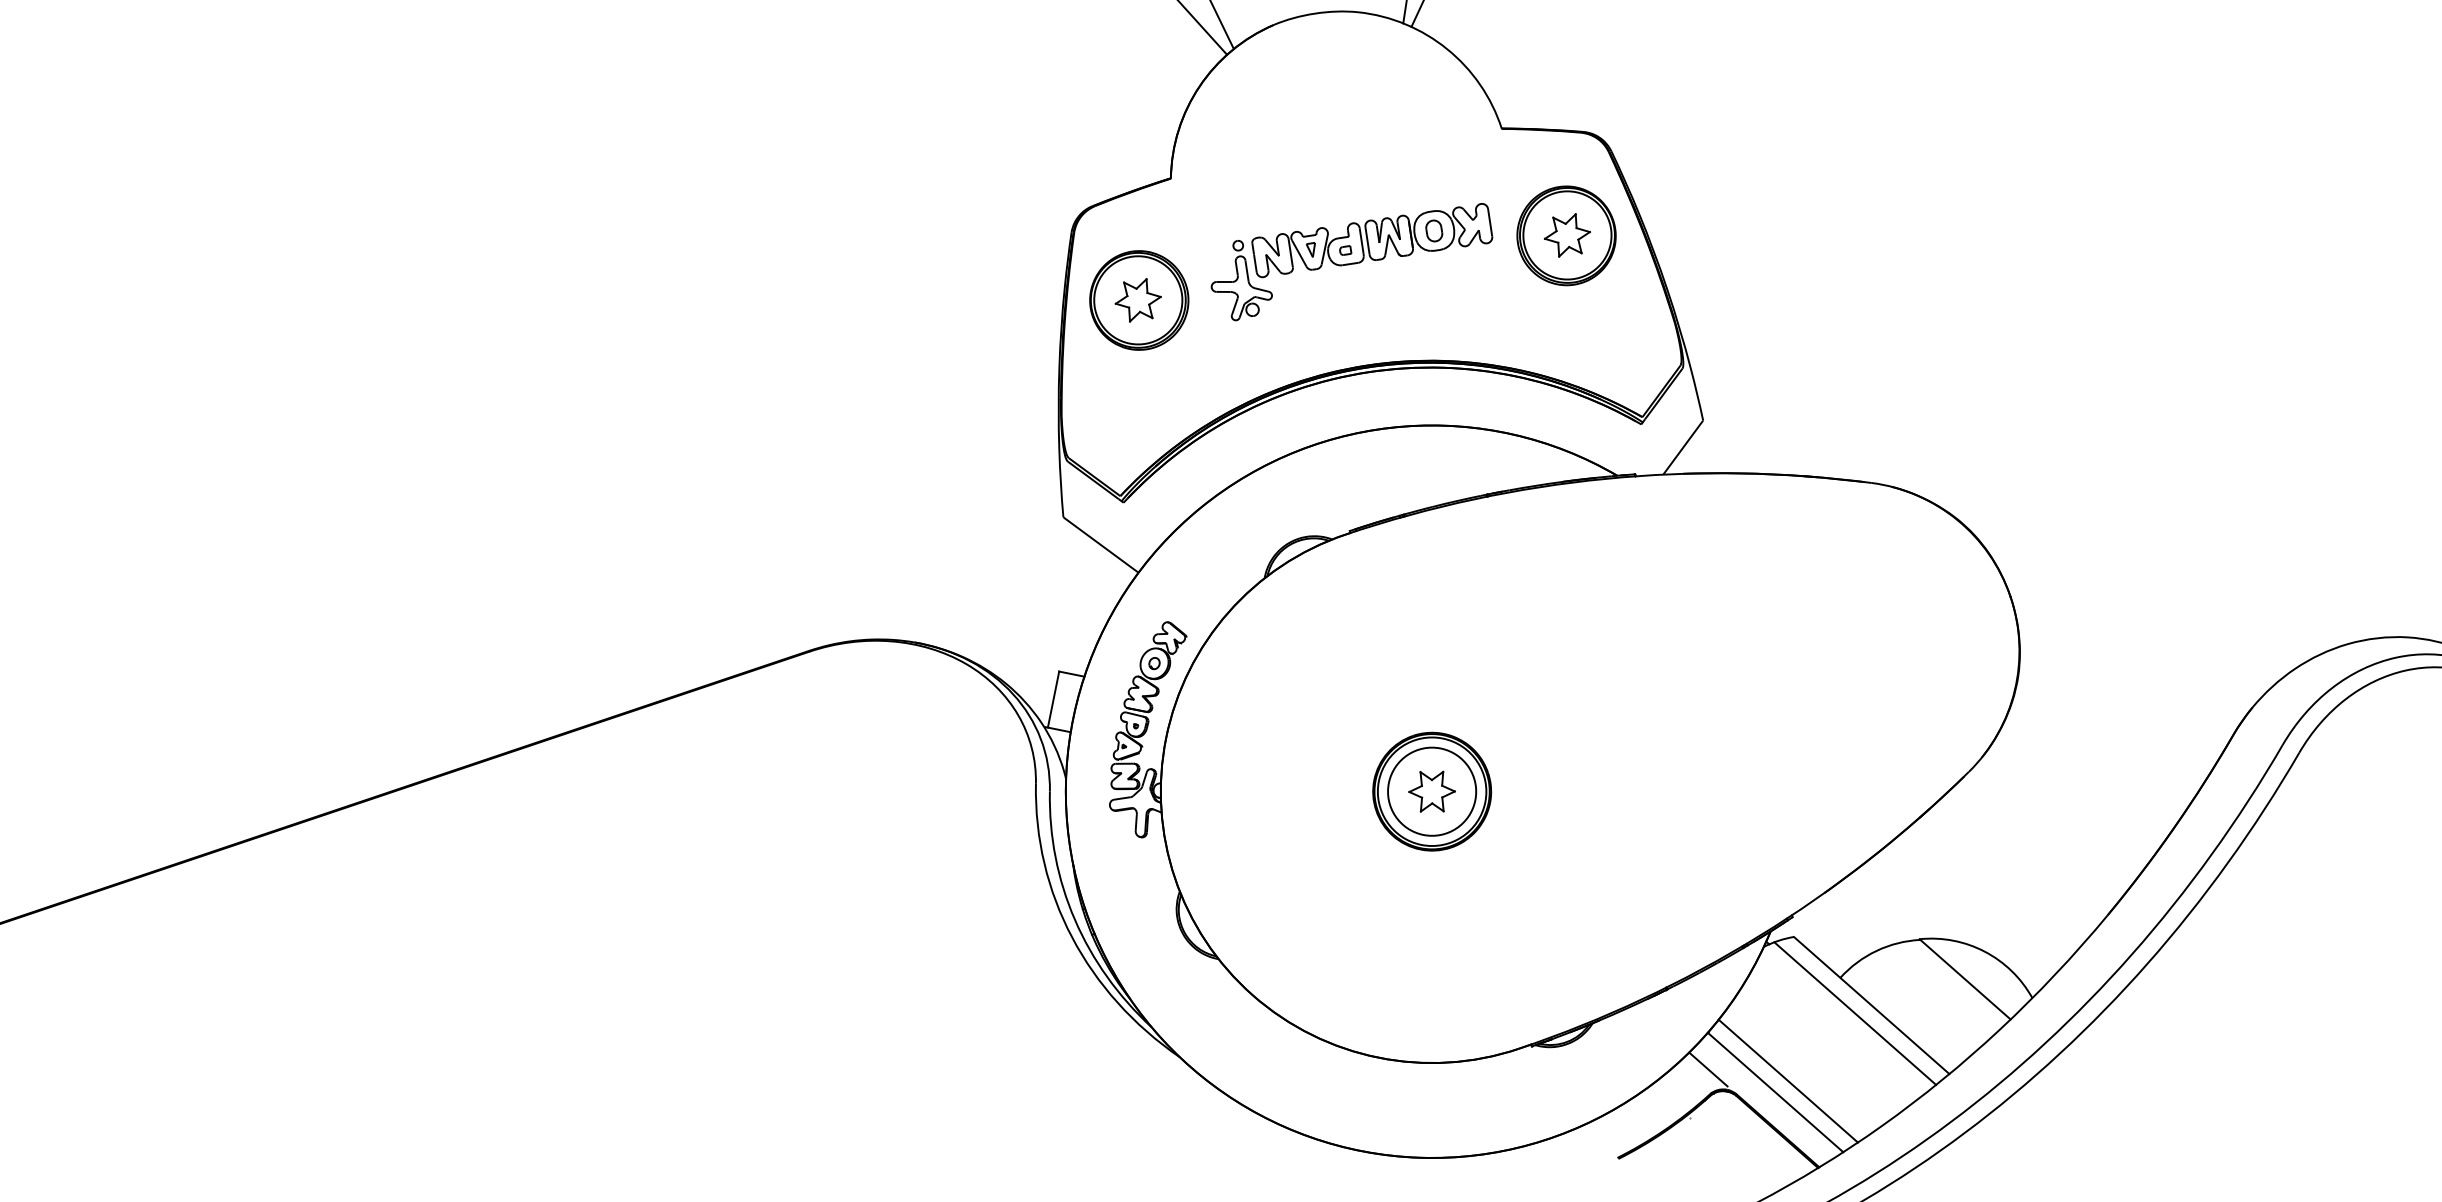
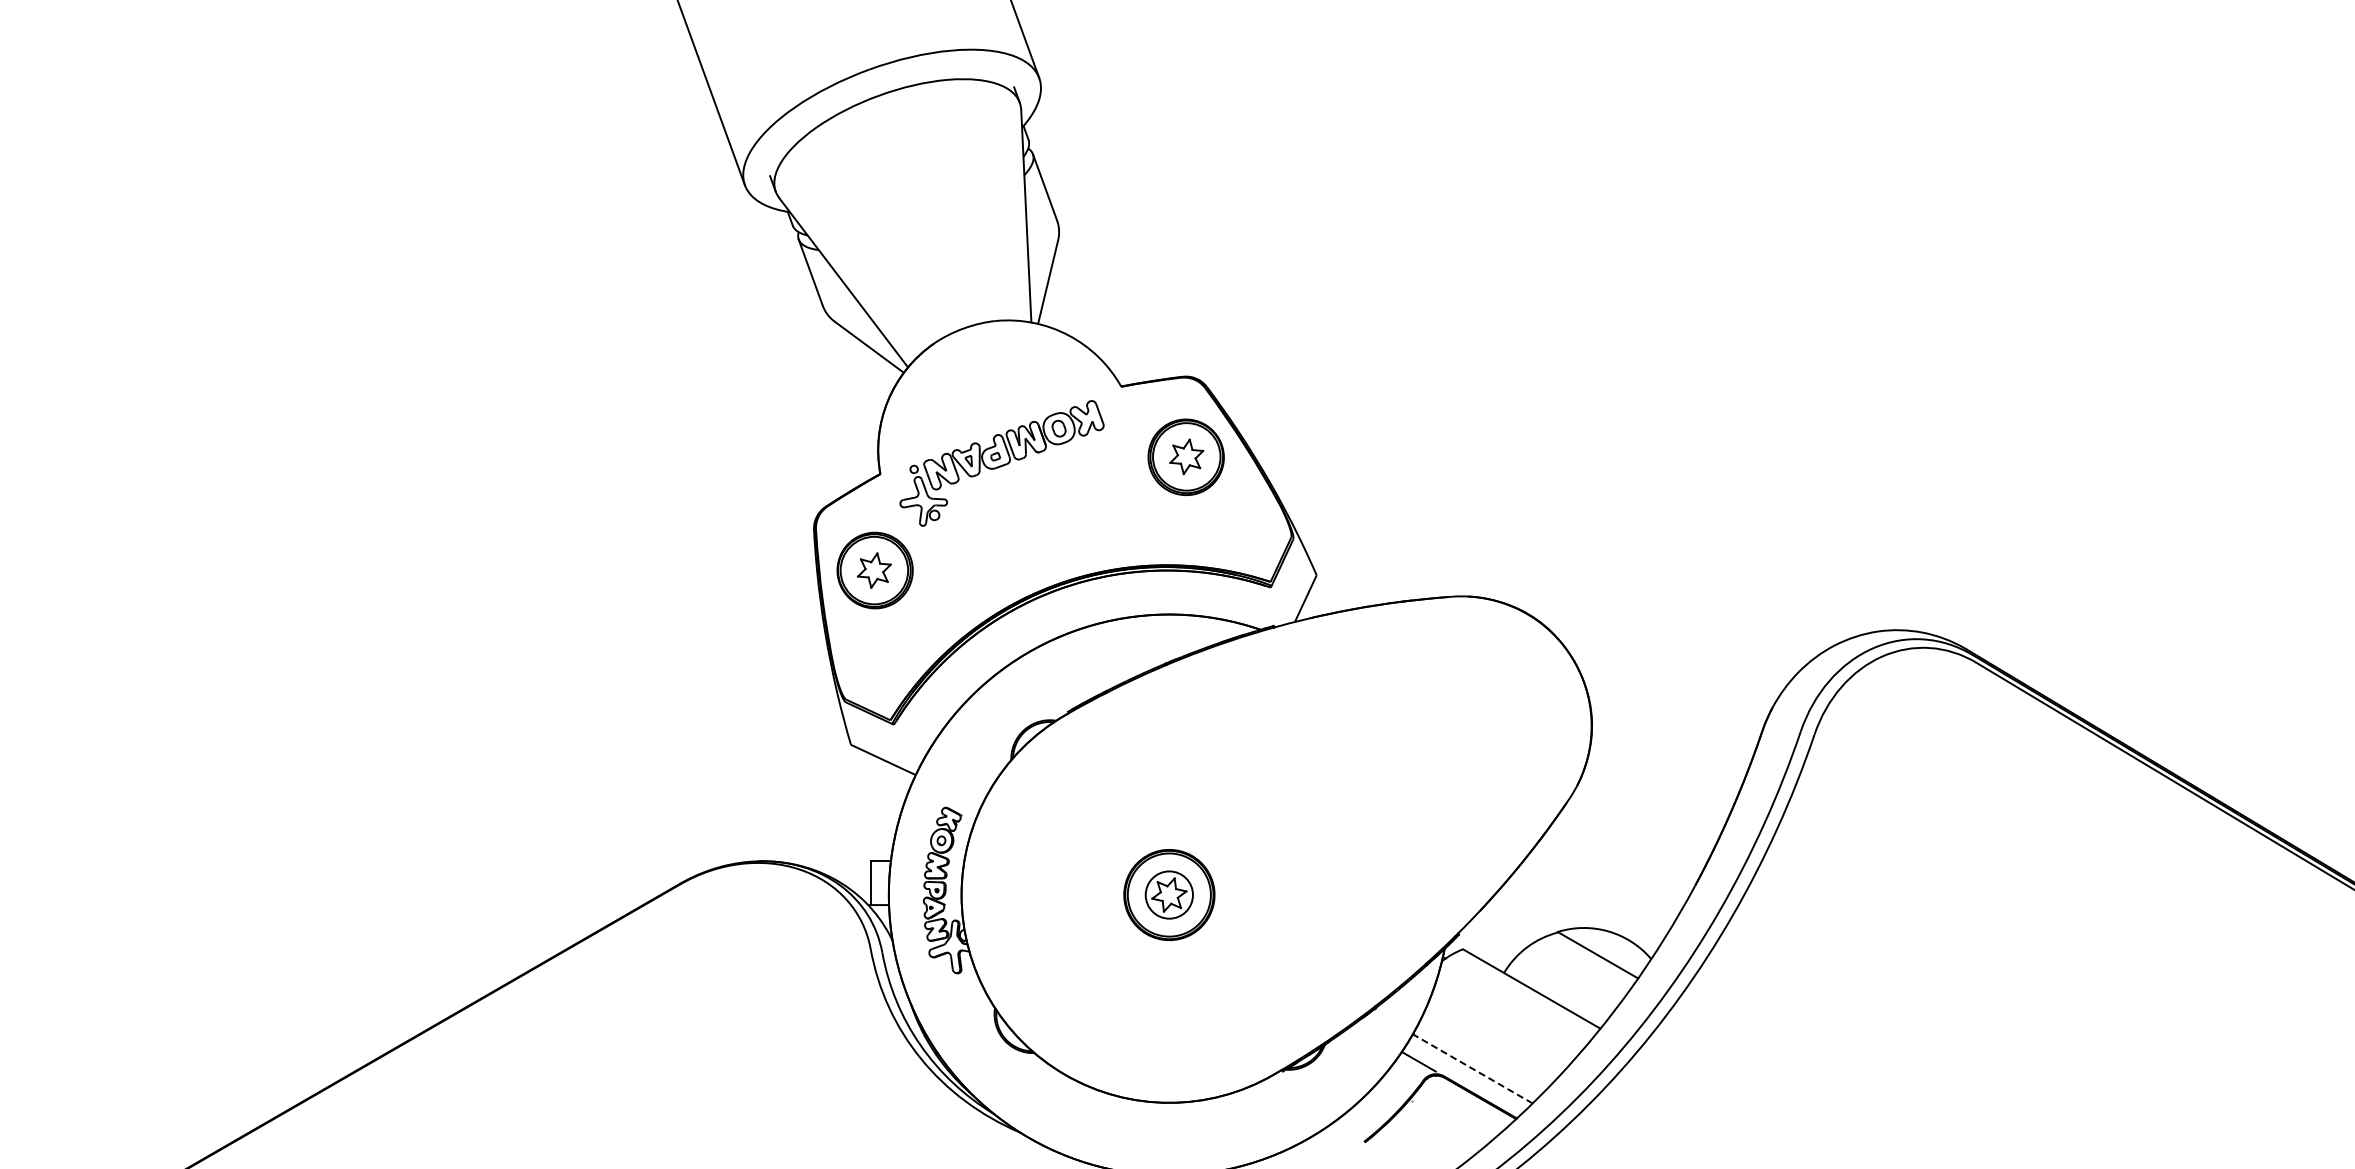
part: (1351, 260) -> (1001, 463), moved
circle: (1432, 791) -> (1169, 894), size x0.7
line: (1855, 1013) -> (1520, 997), removed
line: (1788, 1081) -> (1480, 1058), removed
line: (1775, 1091) -> (1472, 1068), solid -> dashed

